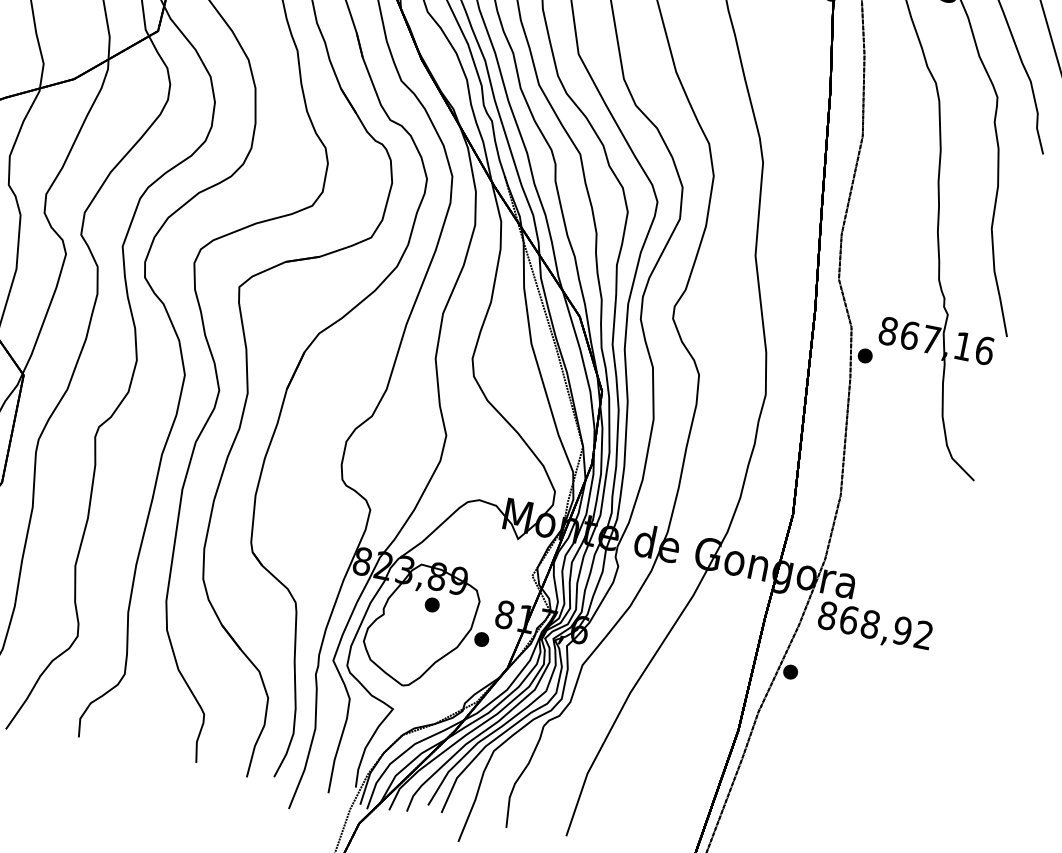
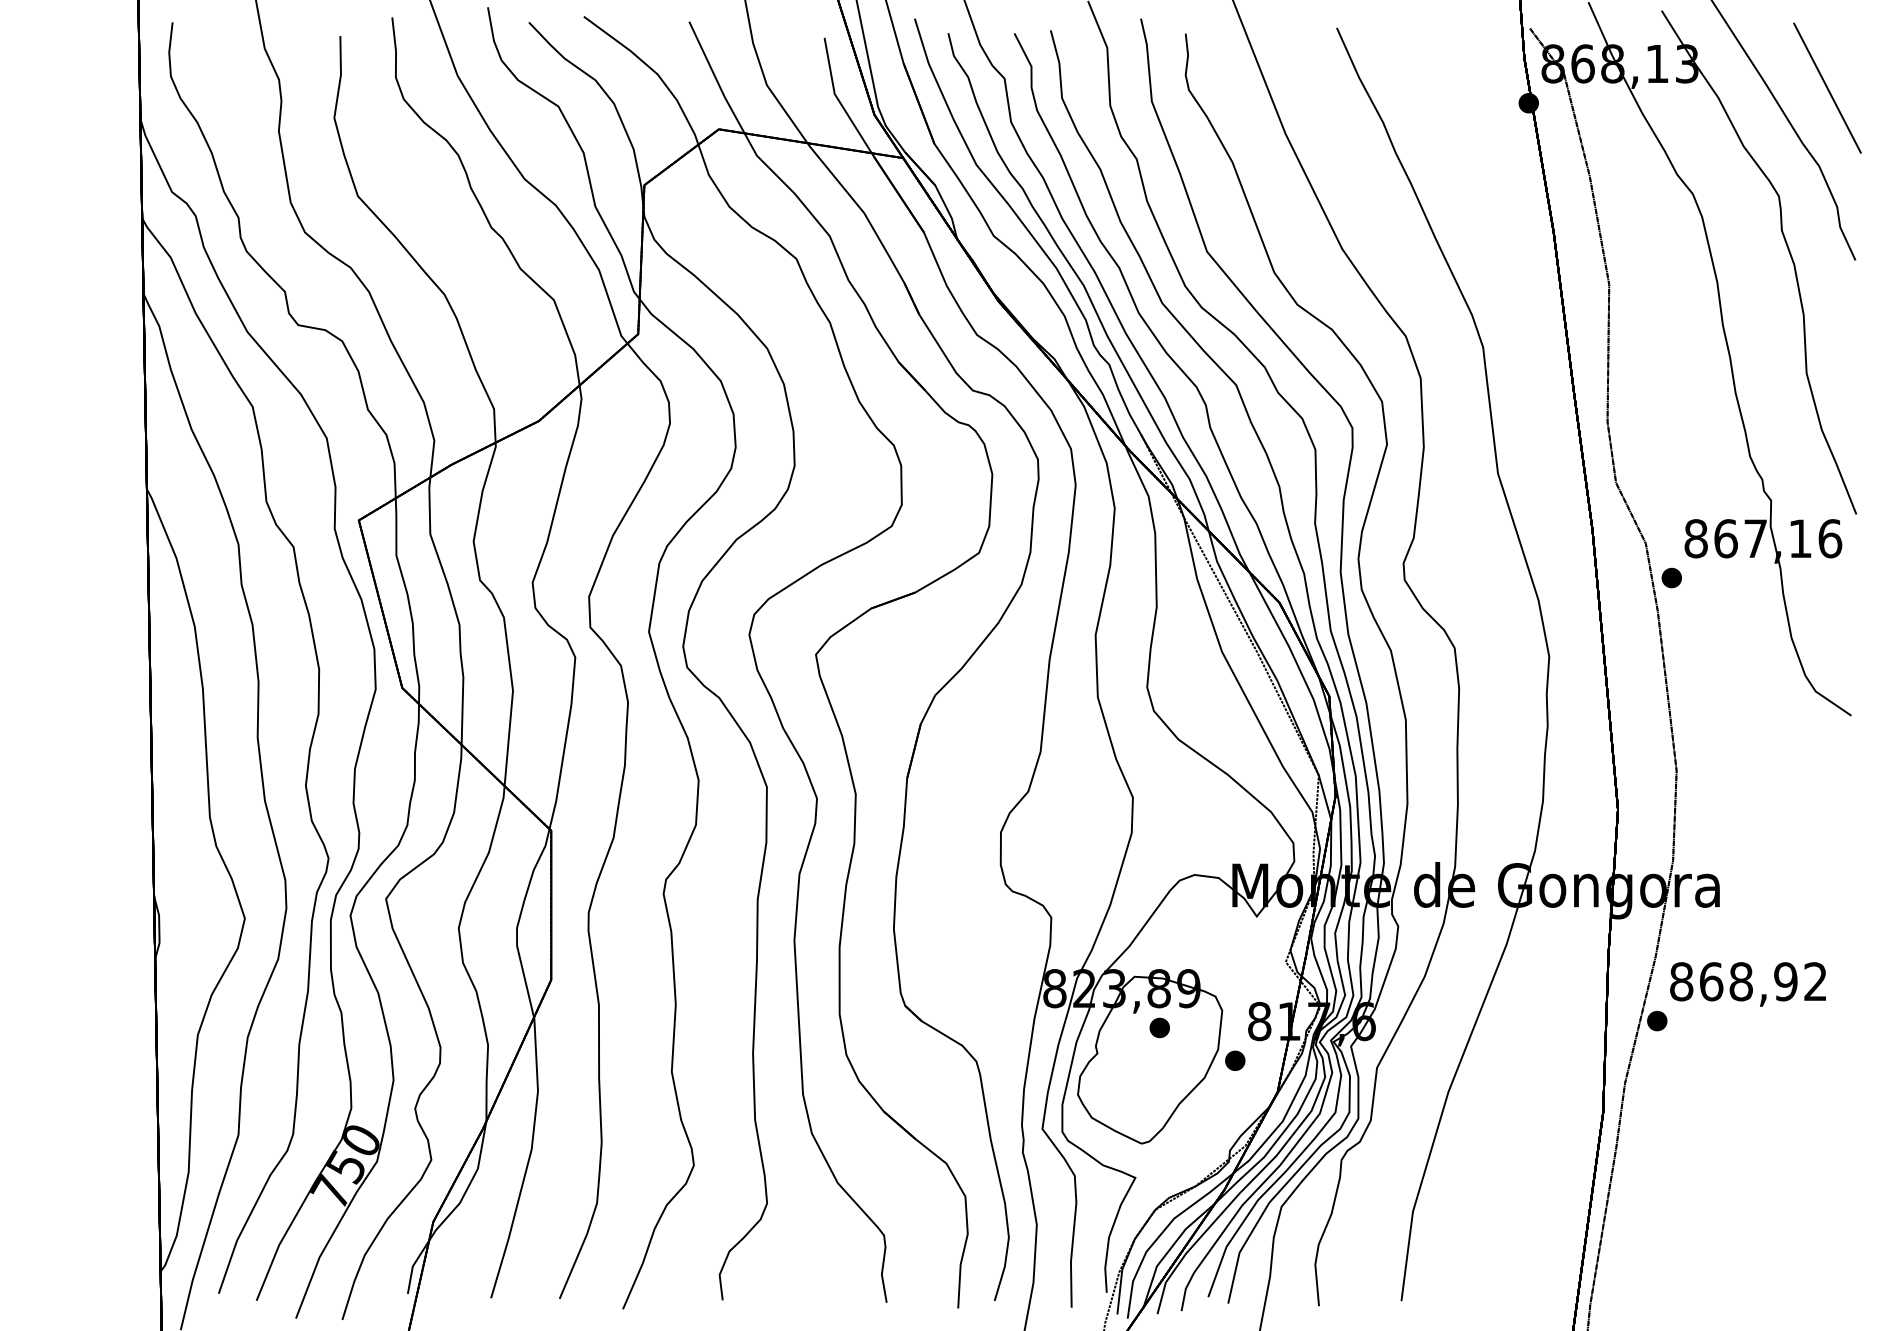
text: (874, 627) -> (1747, 984), moved

